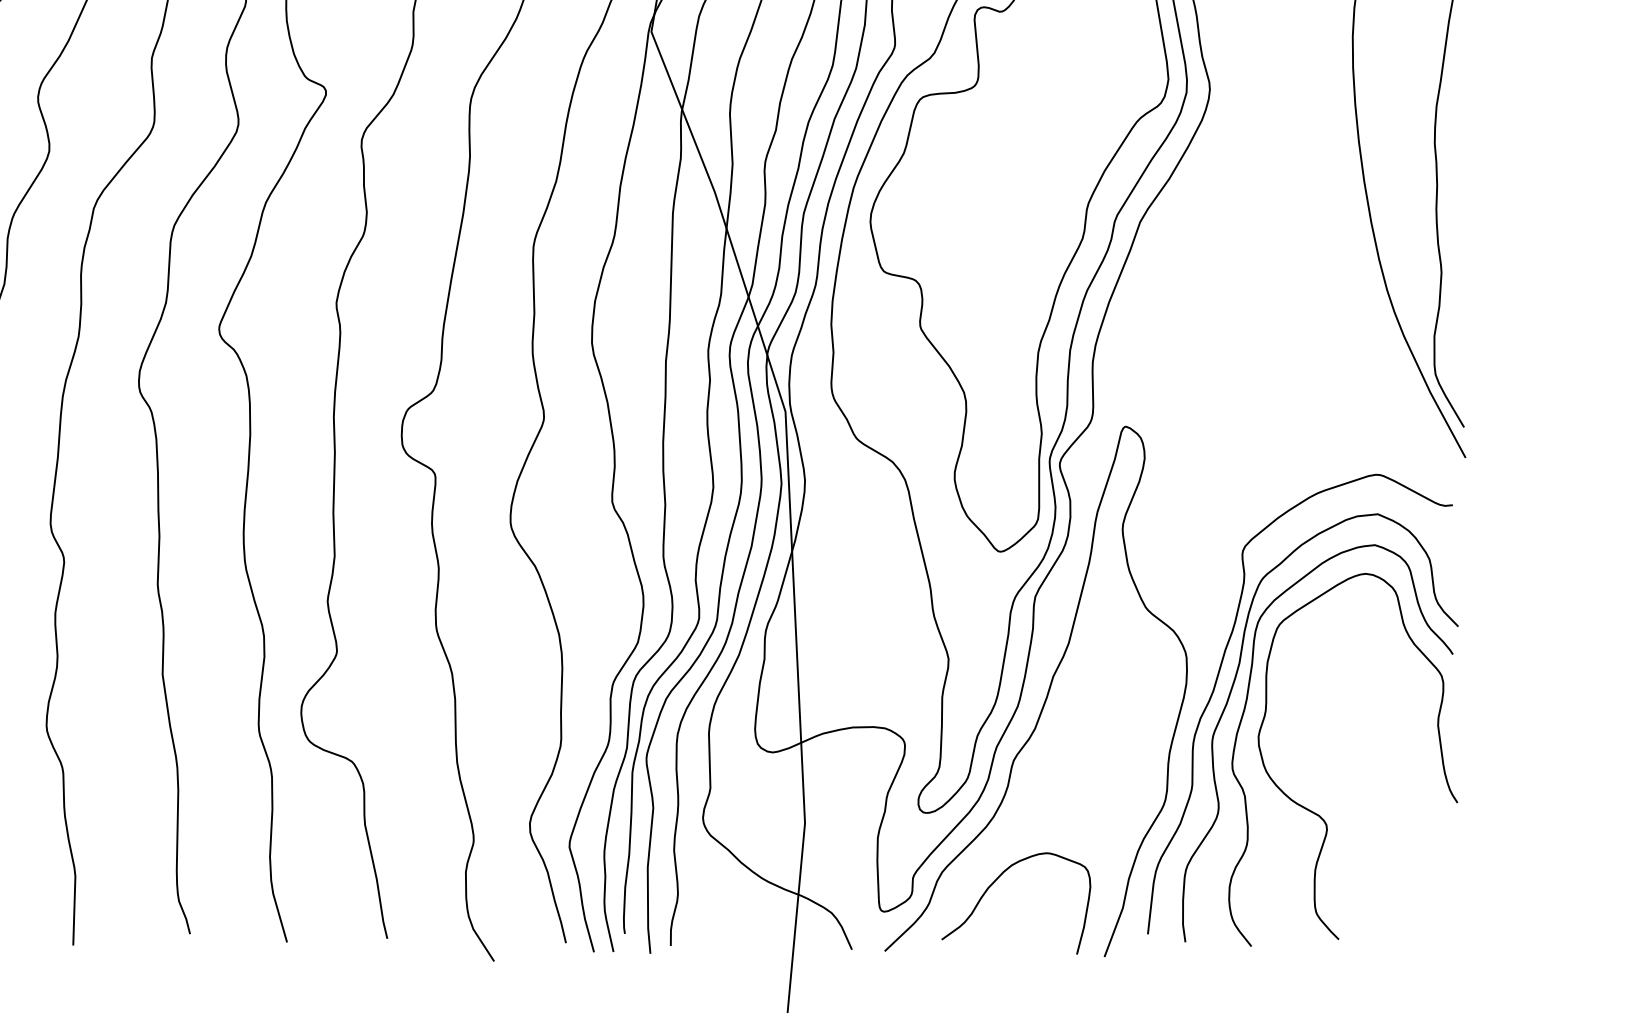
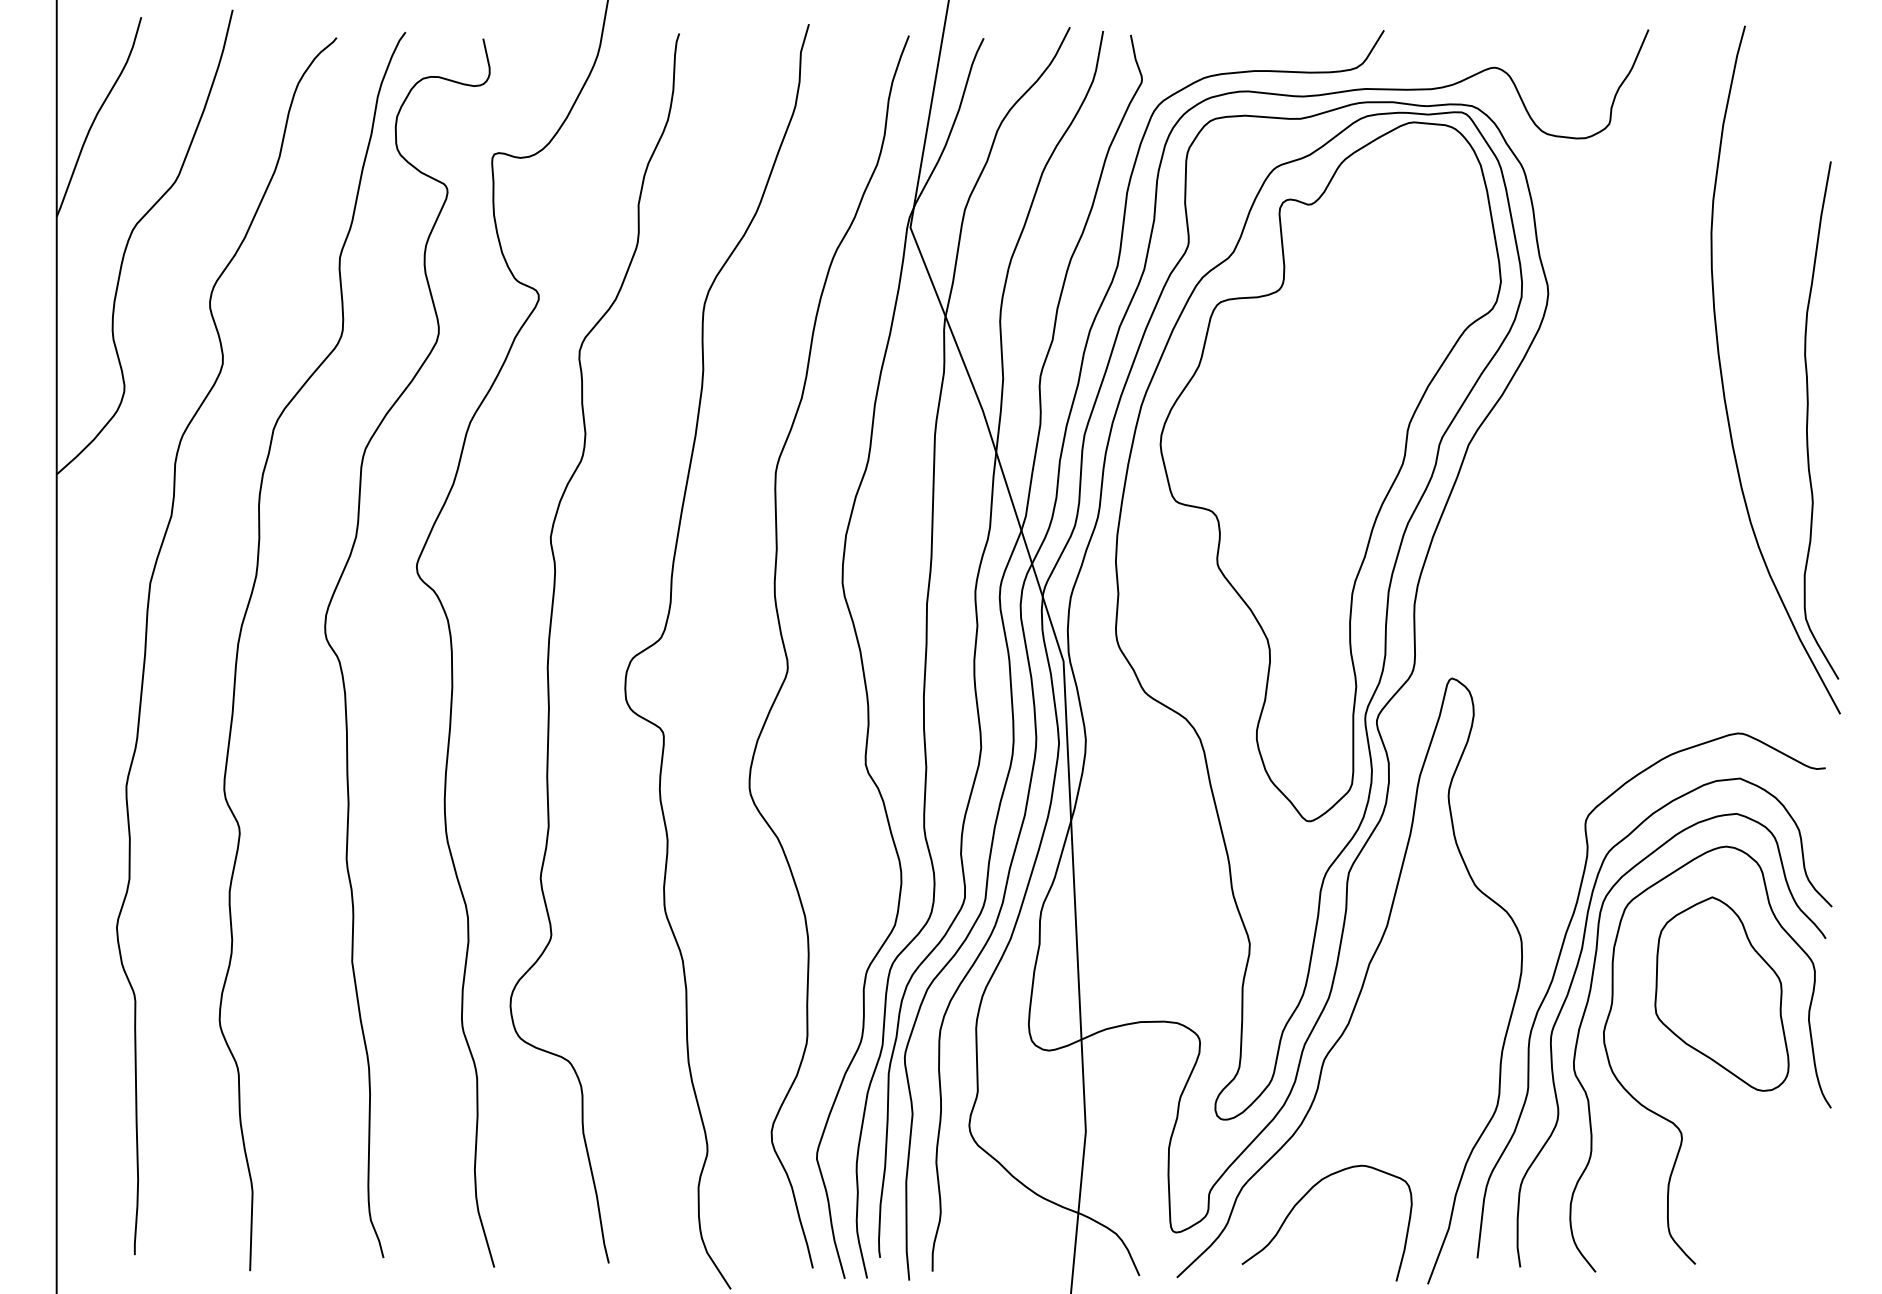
part: (1361, 702) -> (1721, 993), added

